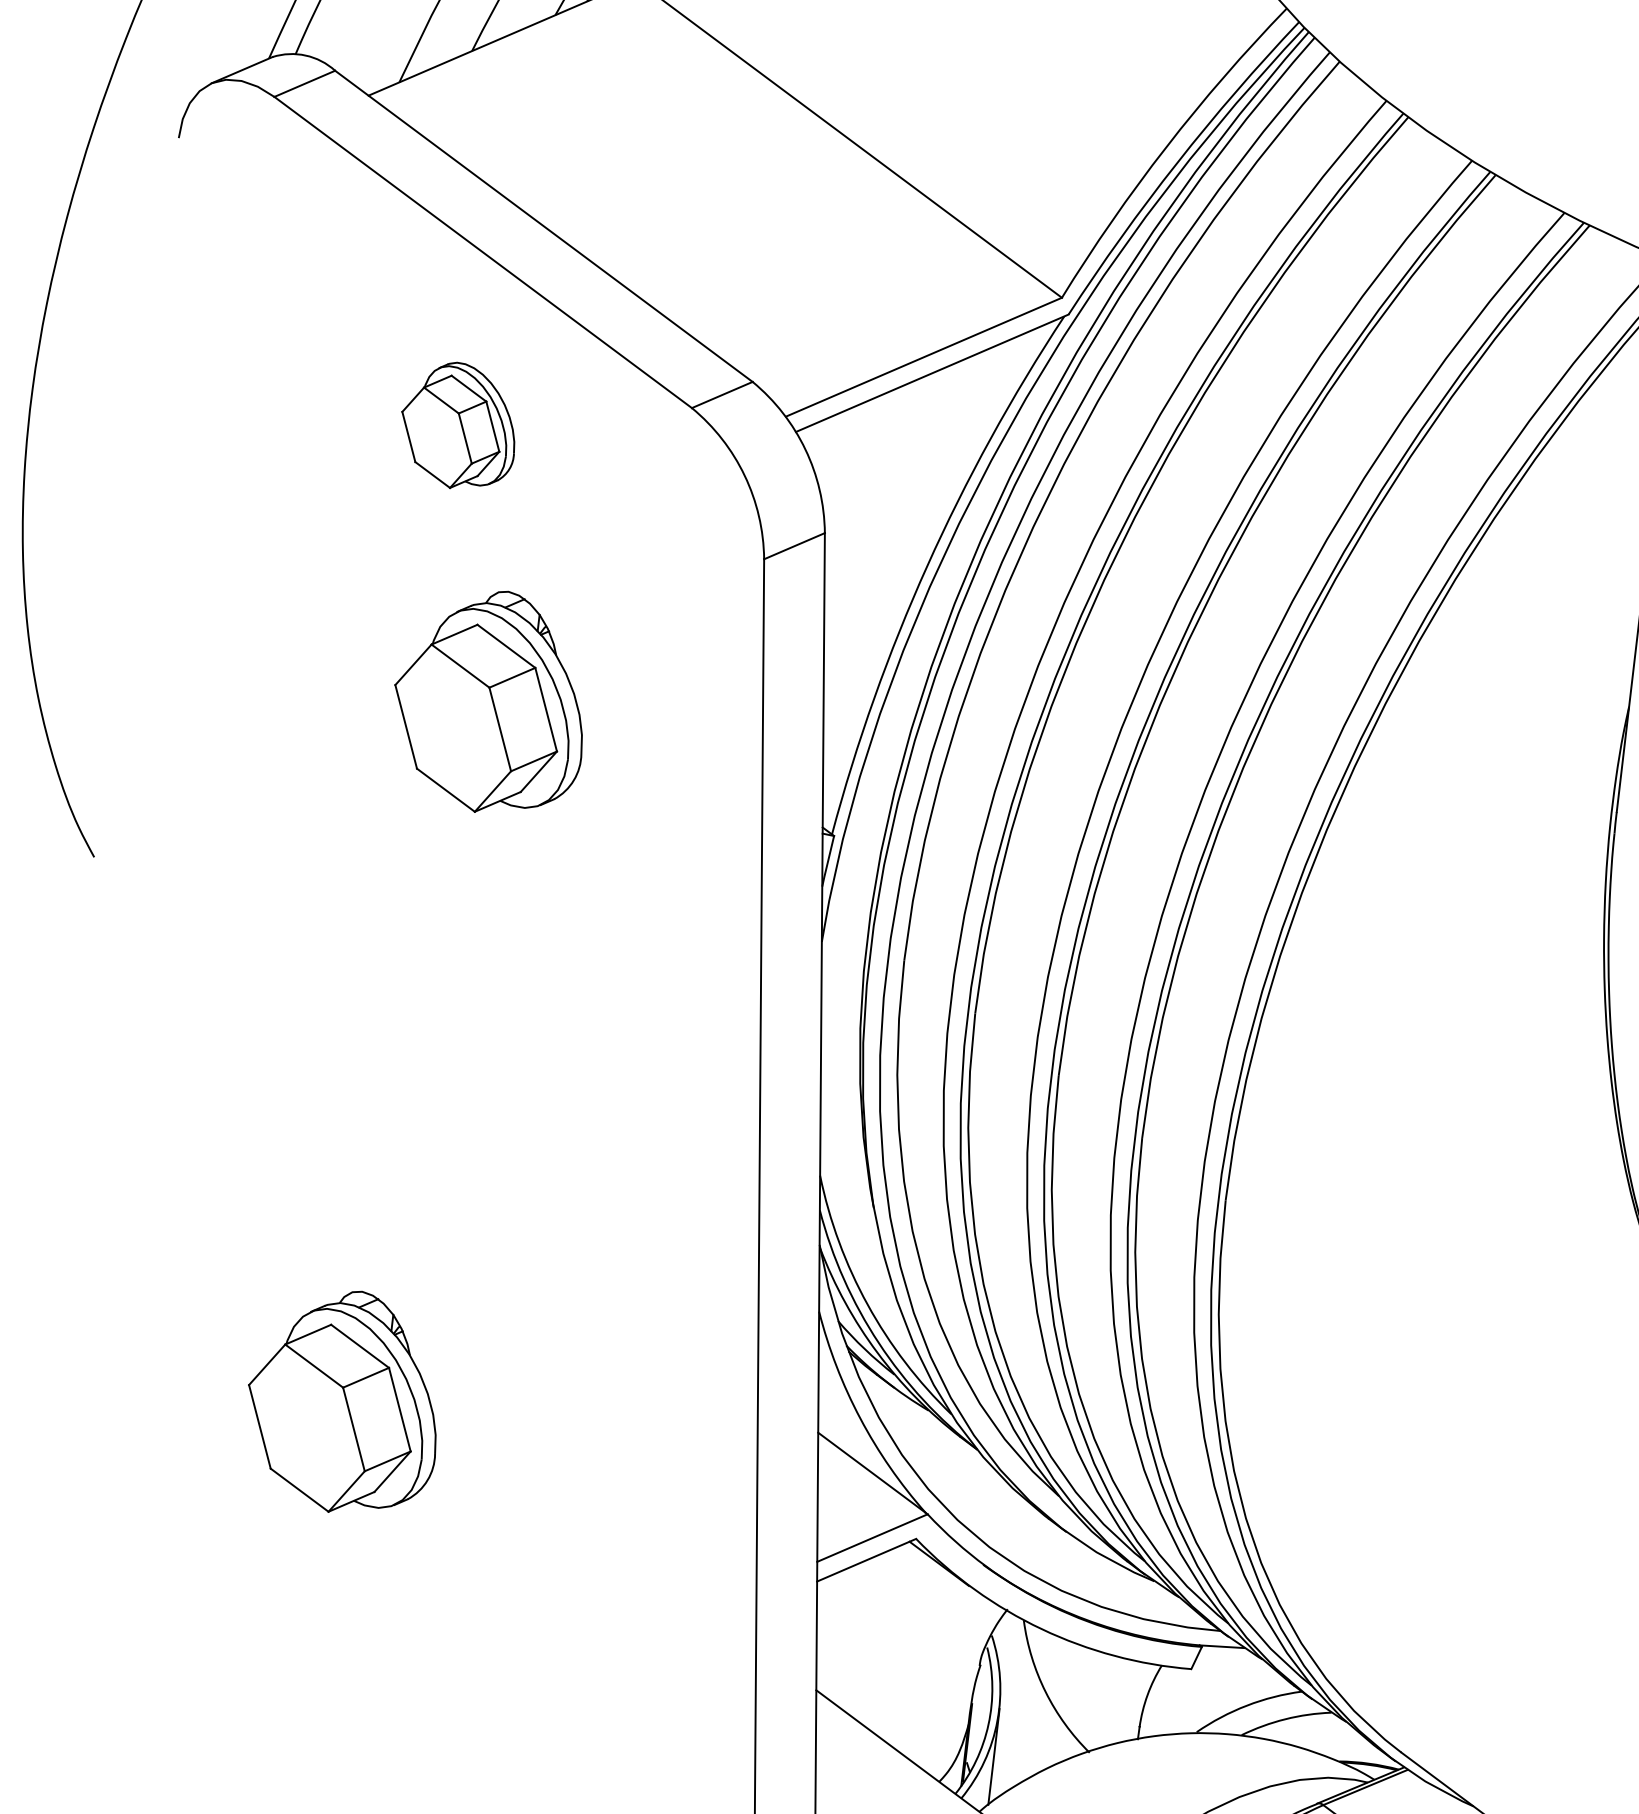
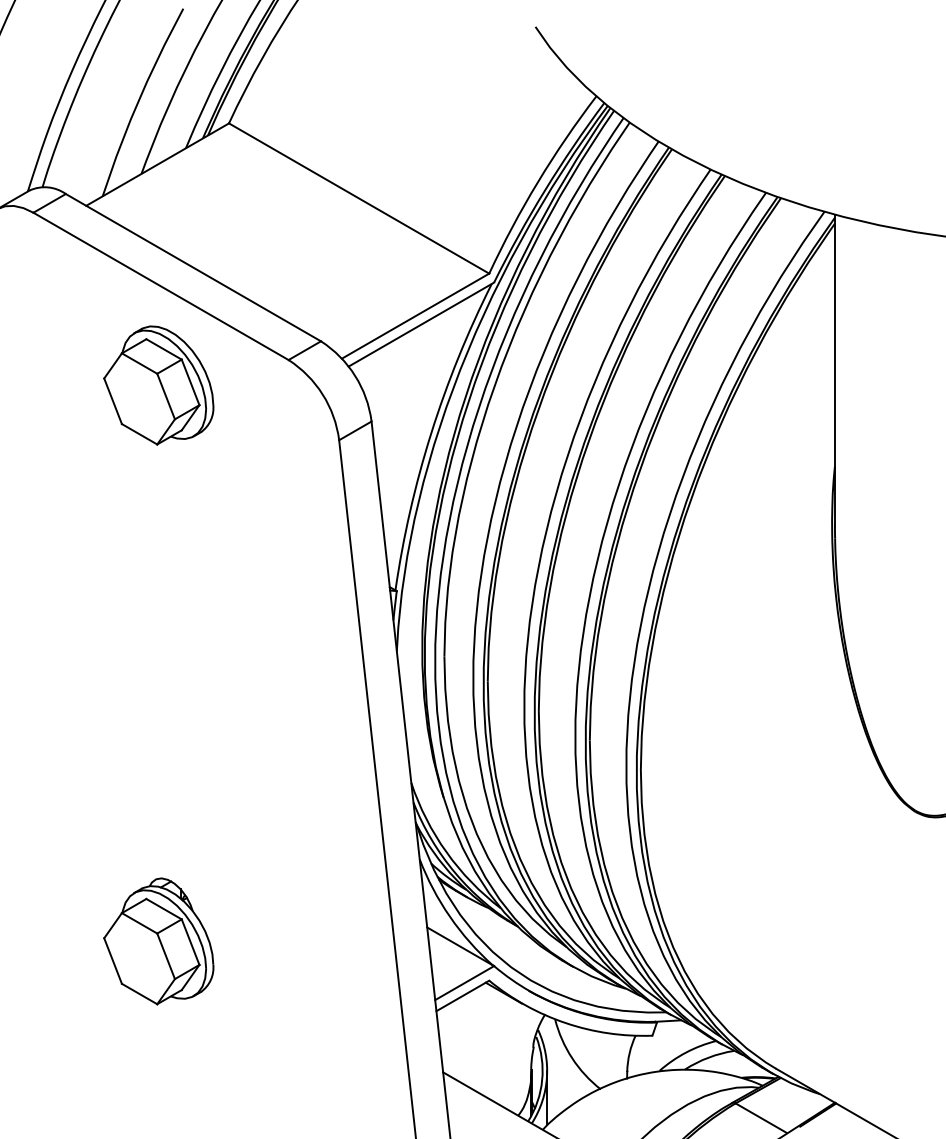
part: (458, 425) -> (158, 385), size x1.67
part: (489, 701) -> (194, 538), removed

